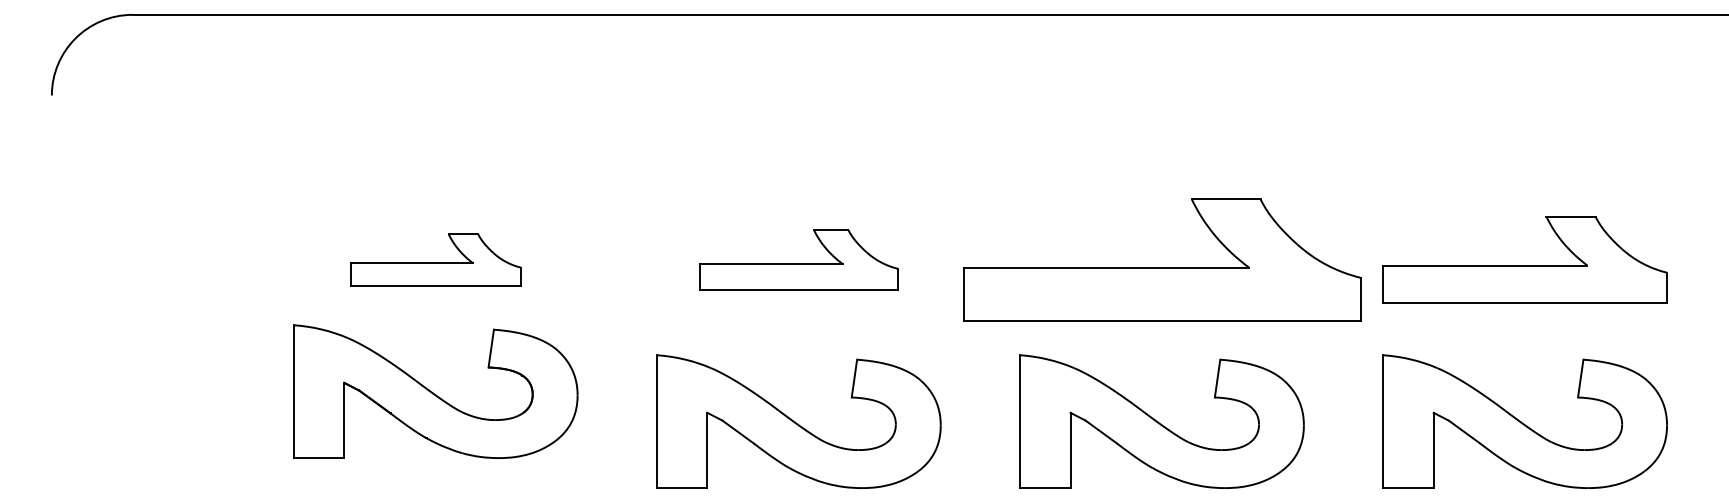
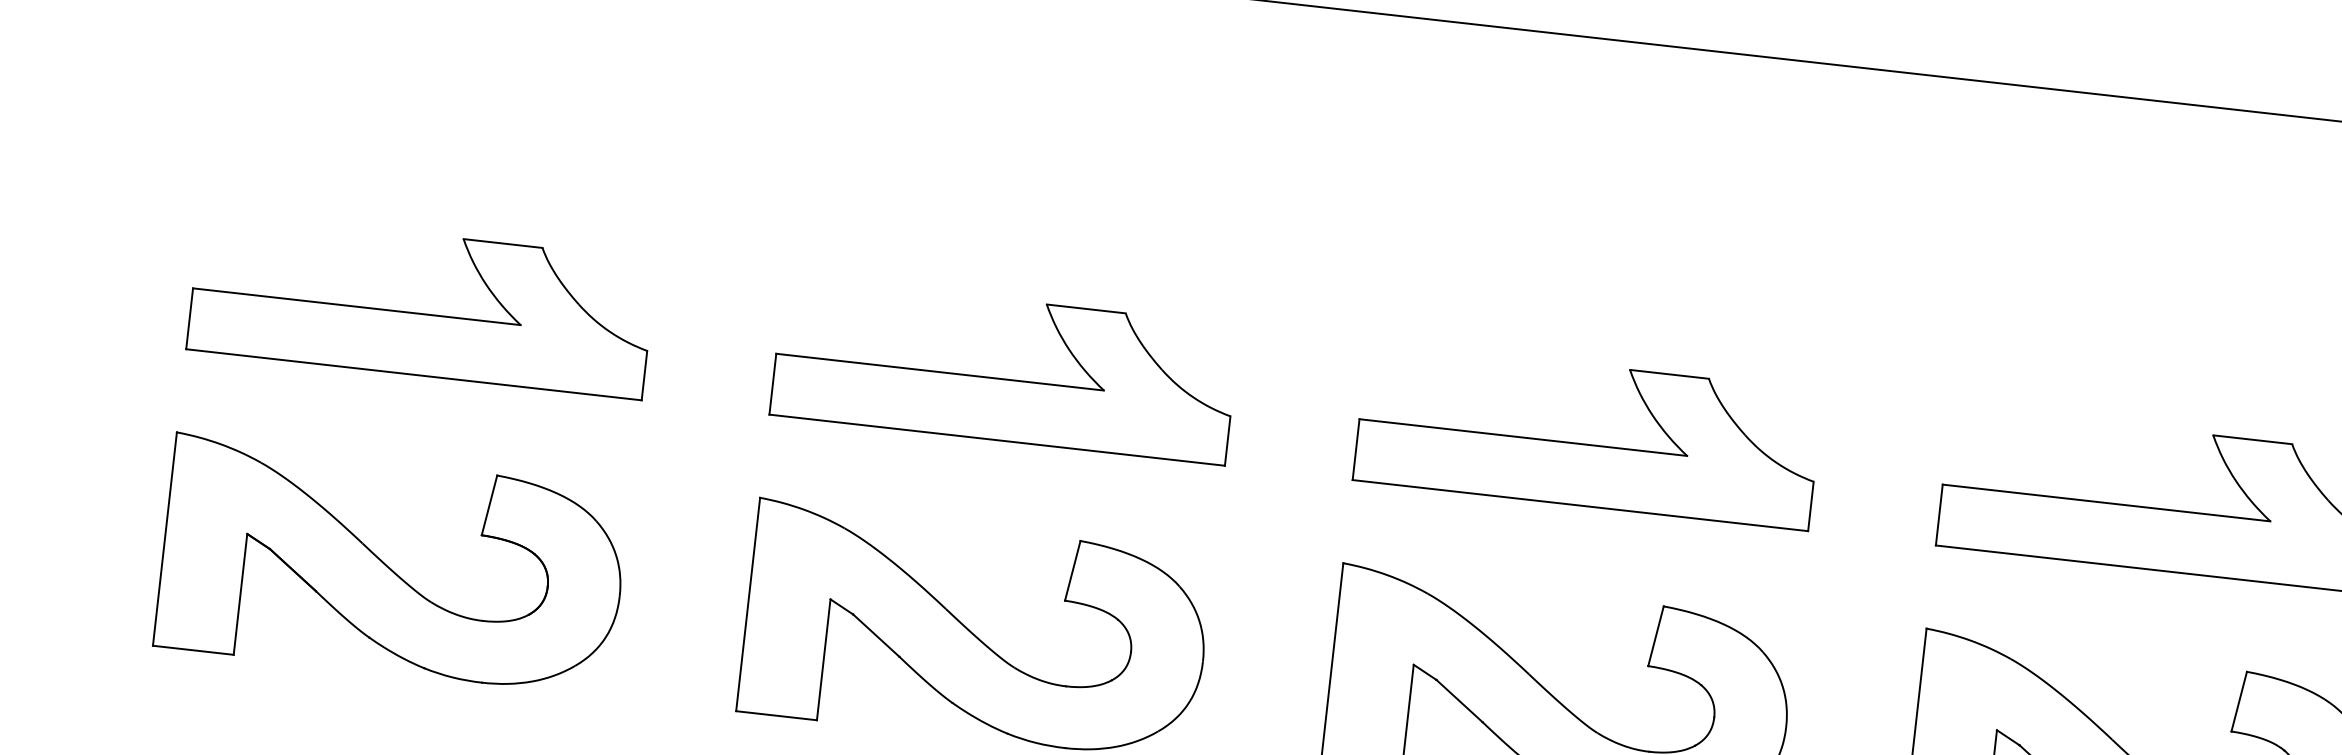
part: (435, 259) -> (421, 304), size x1.67
part: (798, 259) -> (1004, 369), size x1.43
part: (1161, 259) -> (1587, 434), size x0.71
part: (435, 391) -> (392, 564), moved

